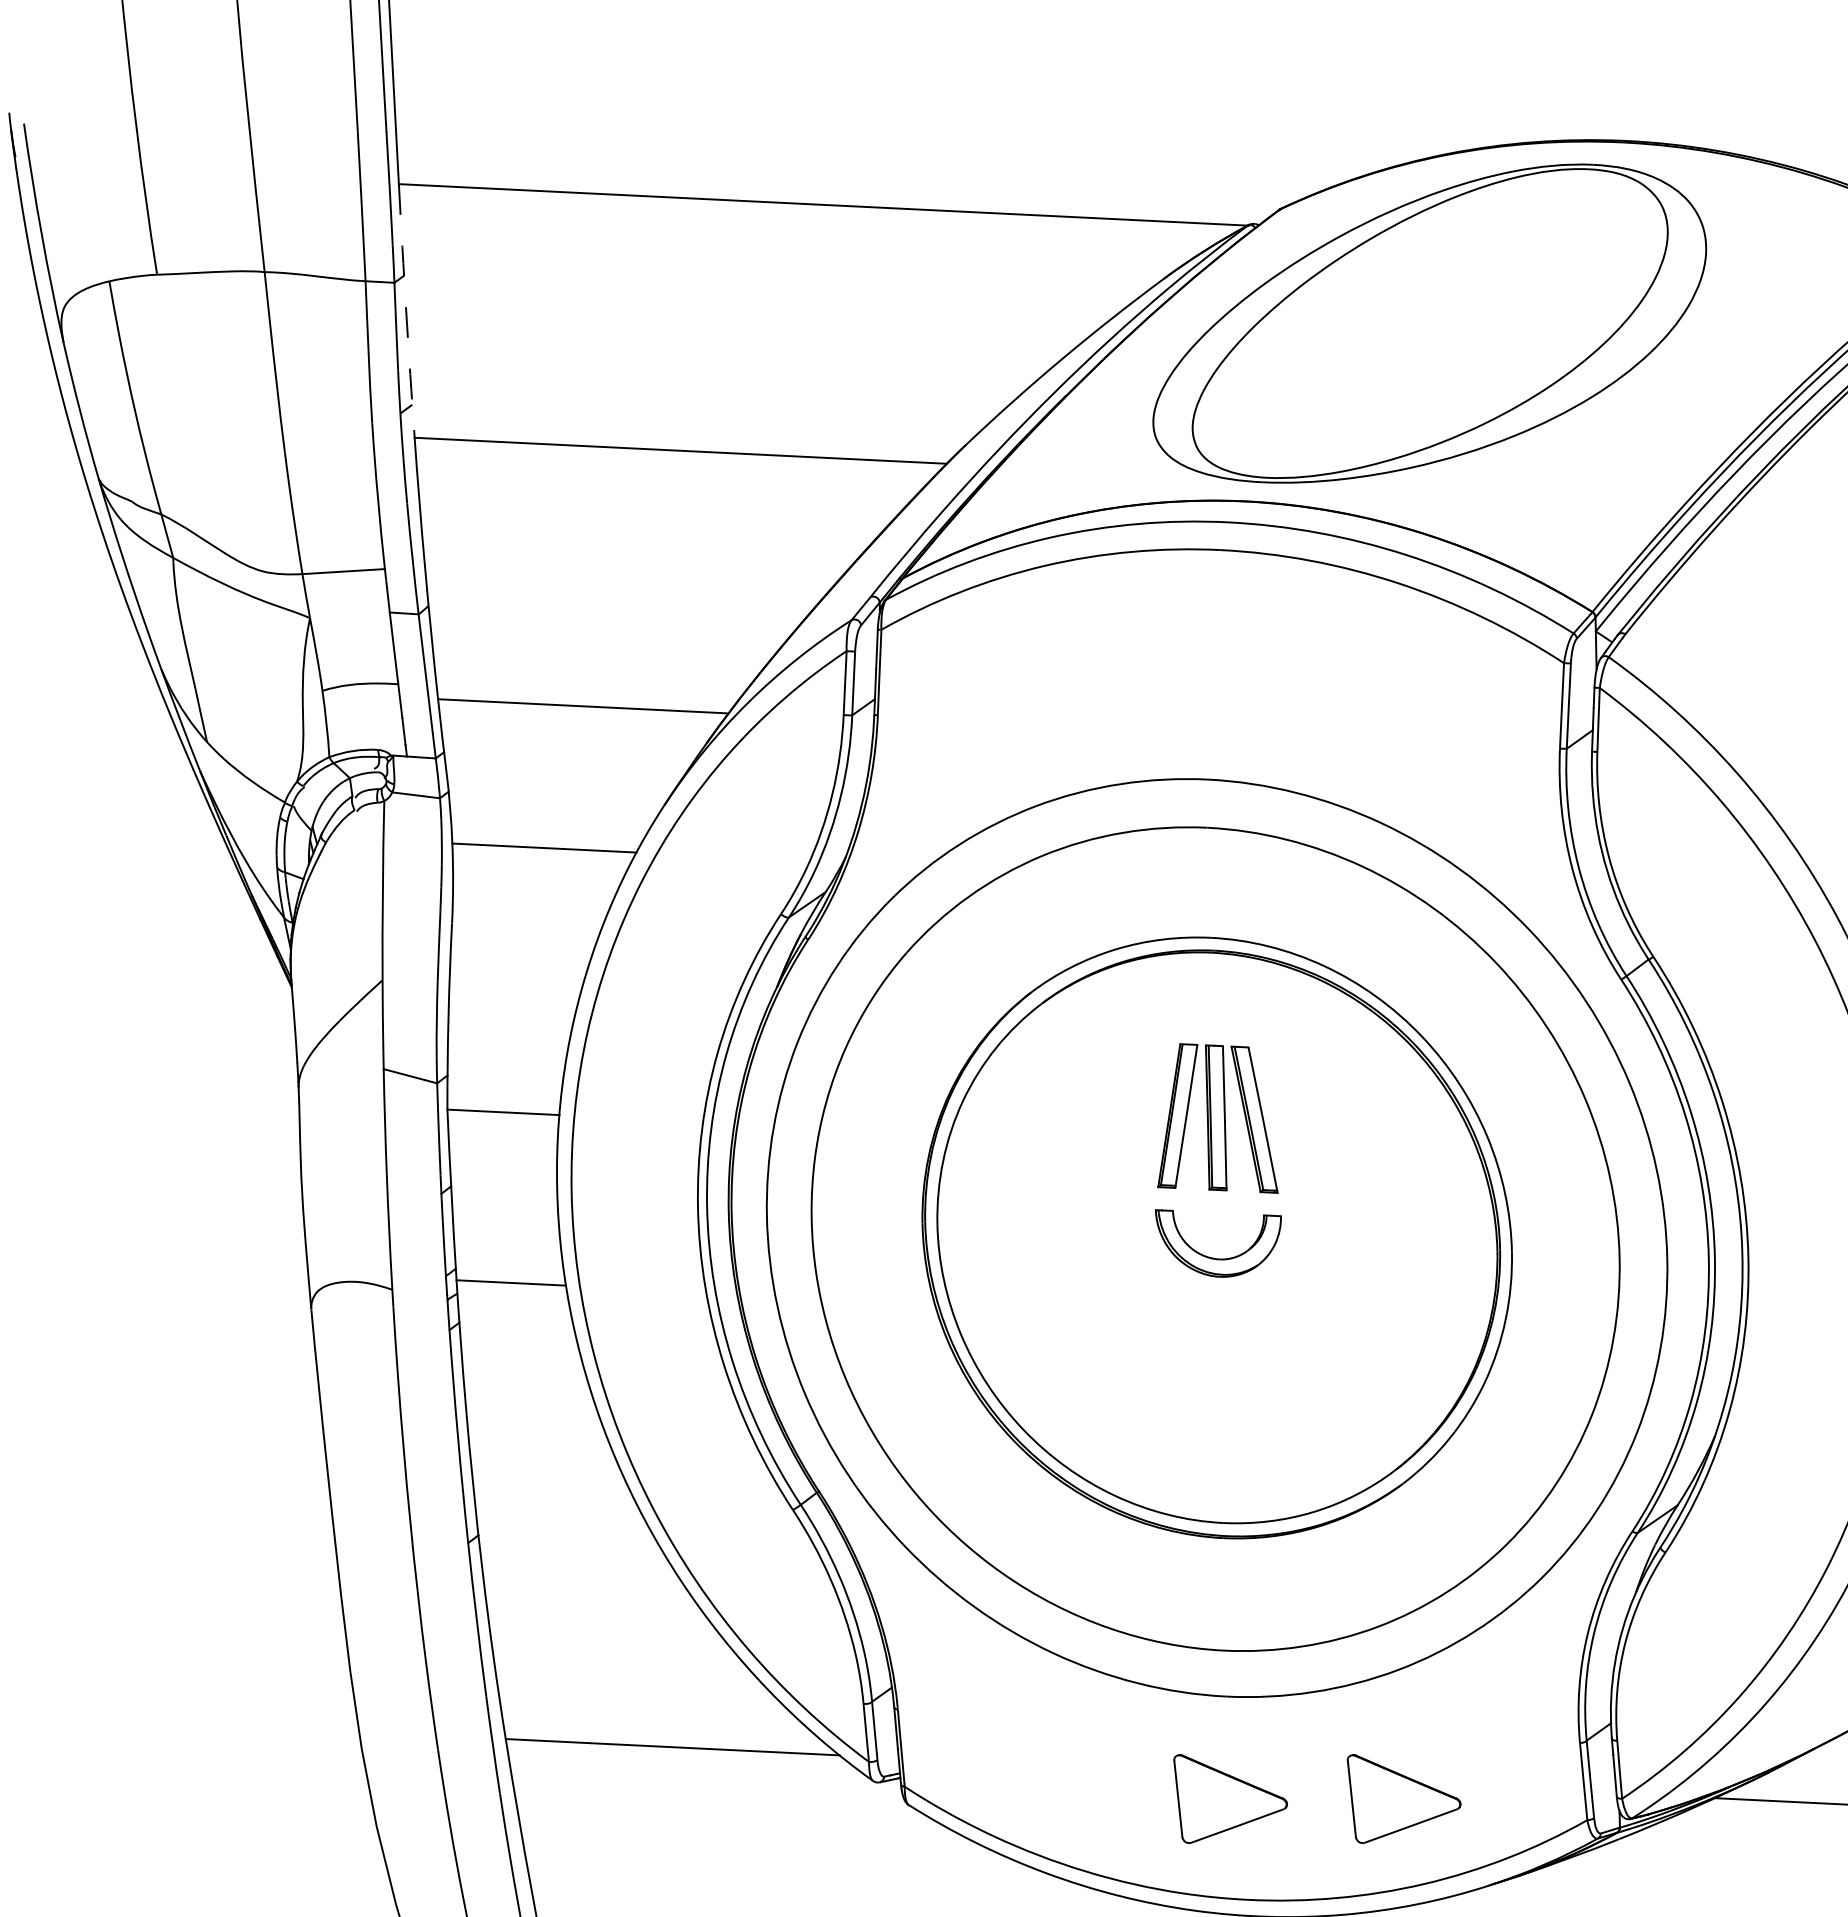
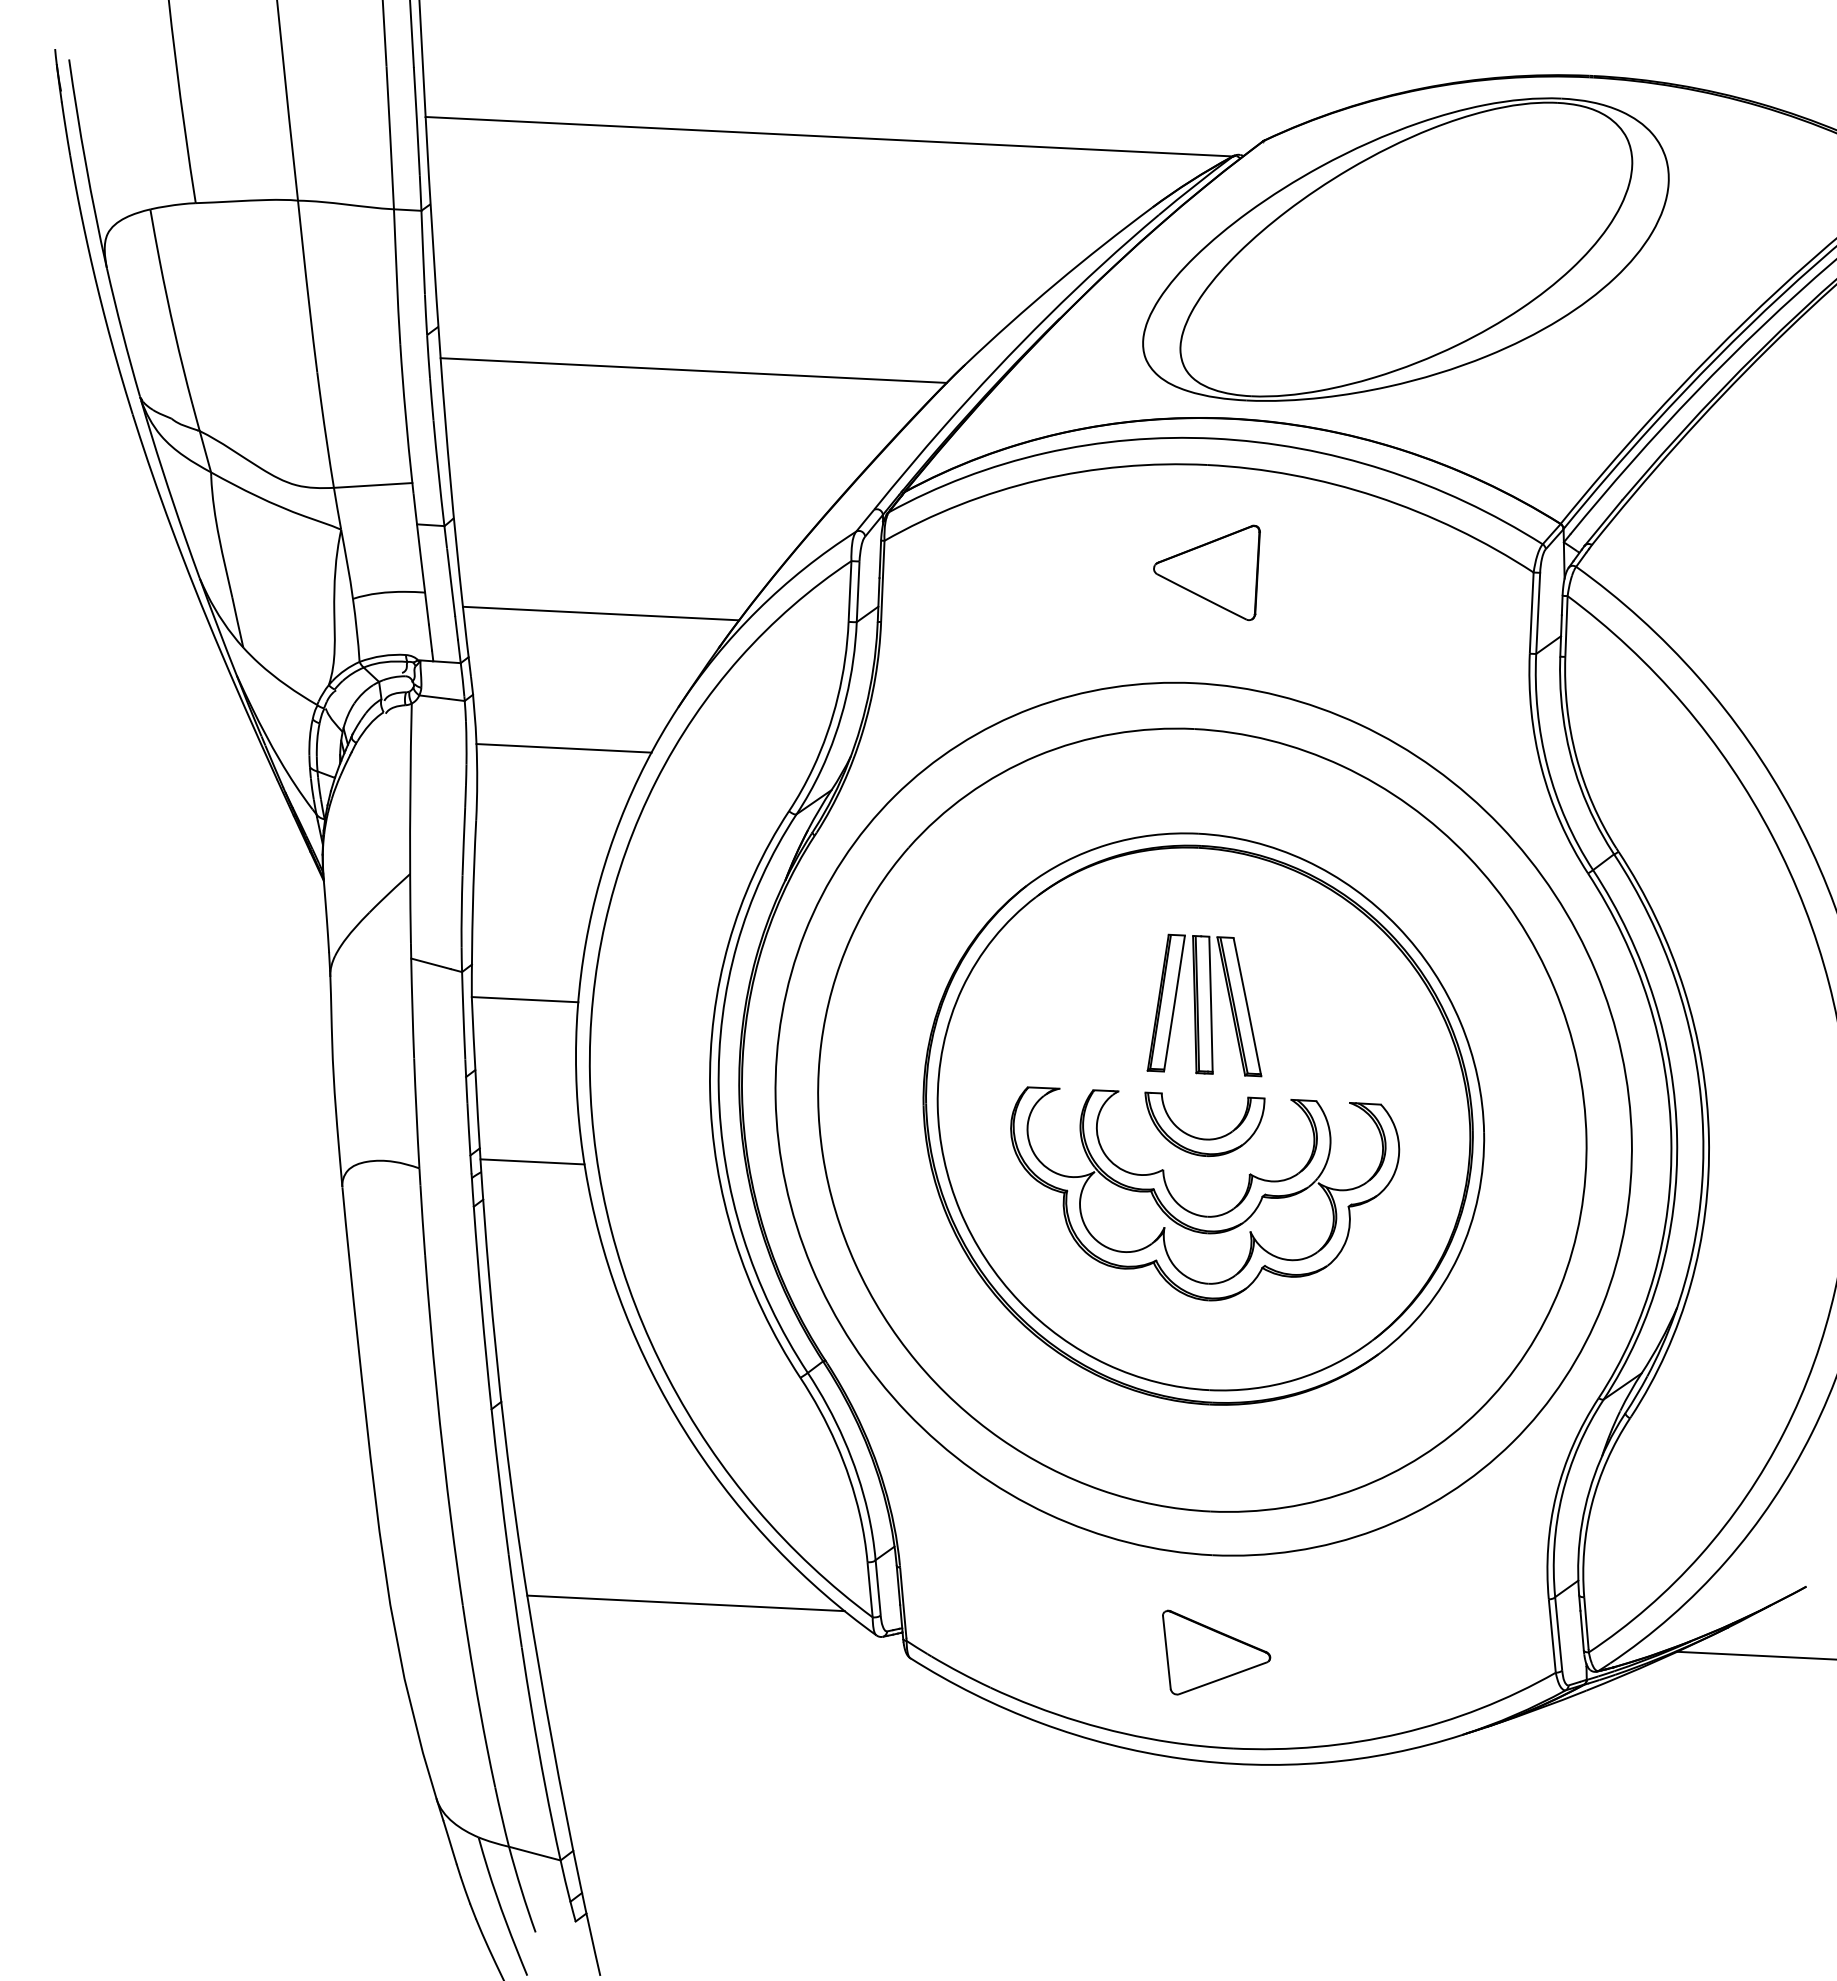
arc: (406, 310) -> (432, 237), dashed -> solid
part: (1220, 663) -> (1206, 572), added
part: (1213, 1338) -> (1200, 1214), added
part: (1404, 1798) -> (1381, 1652), removed

